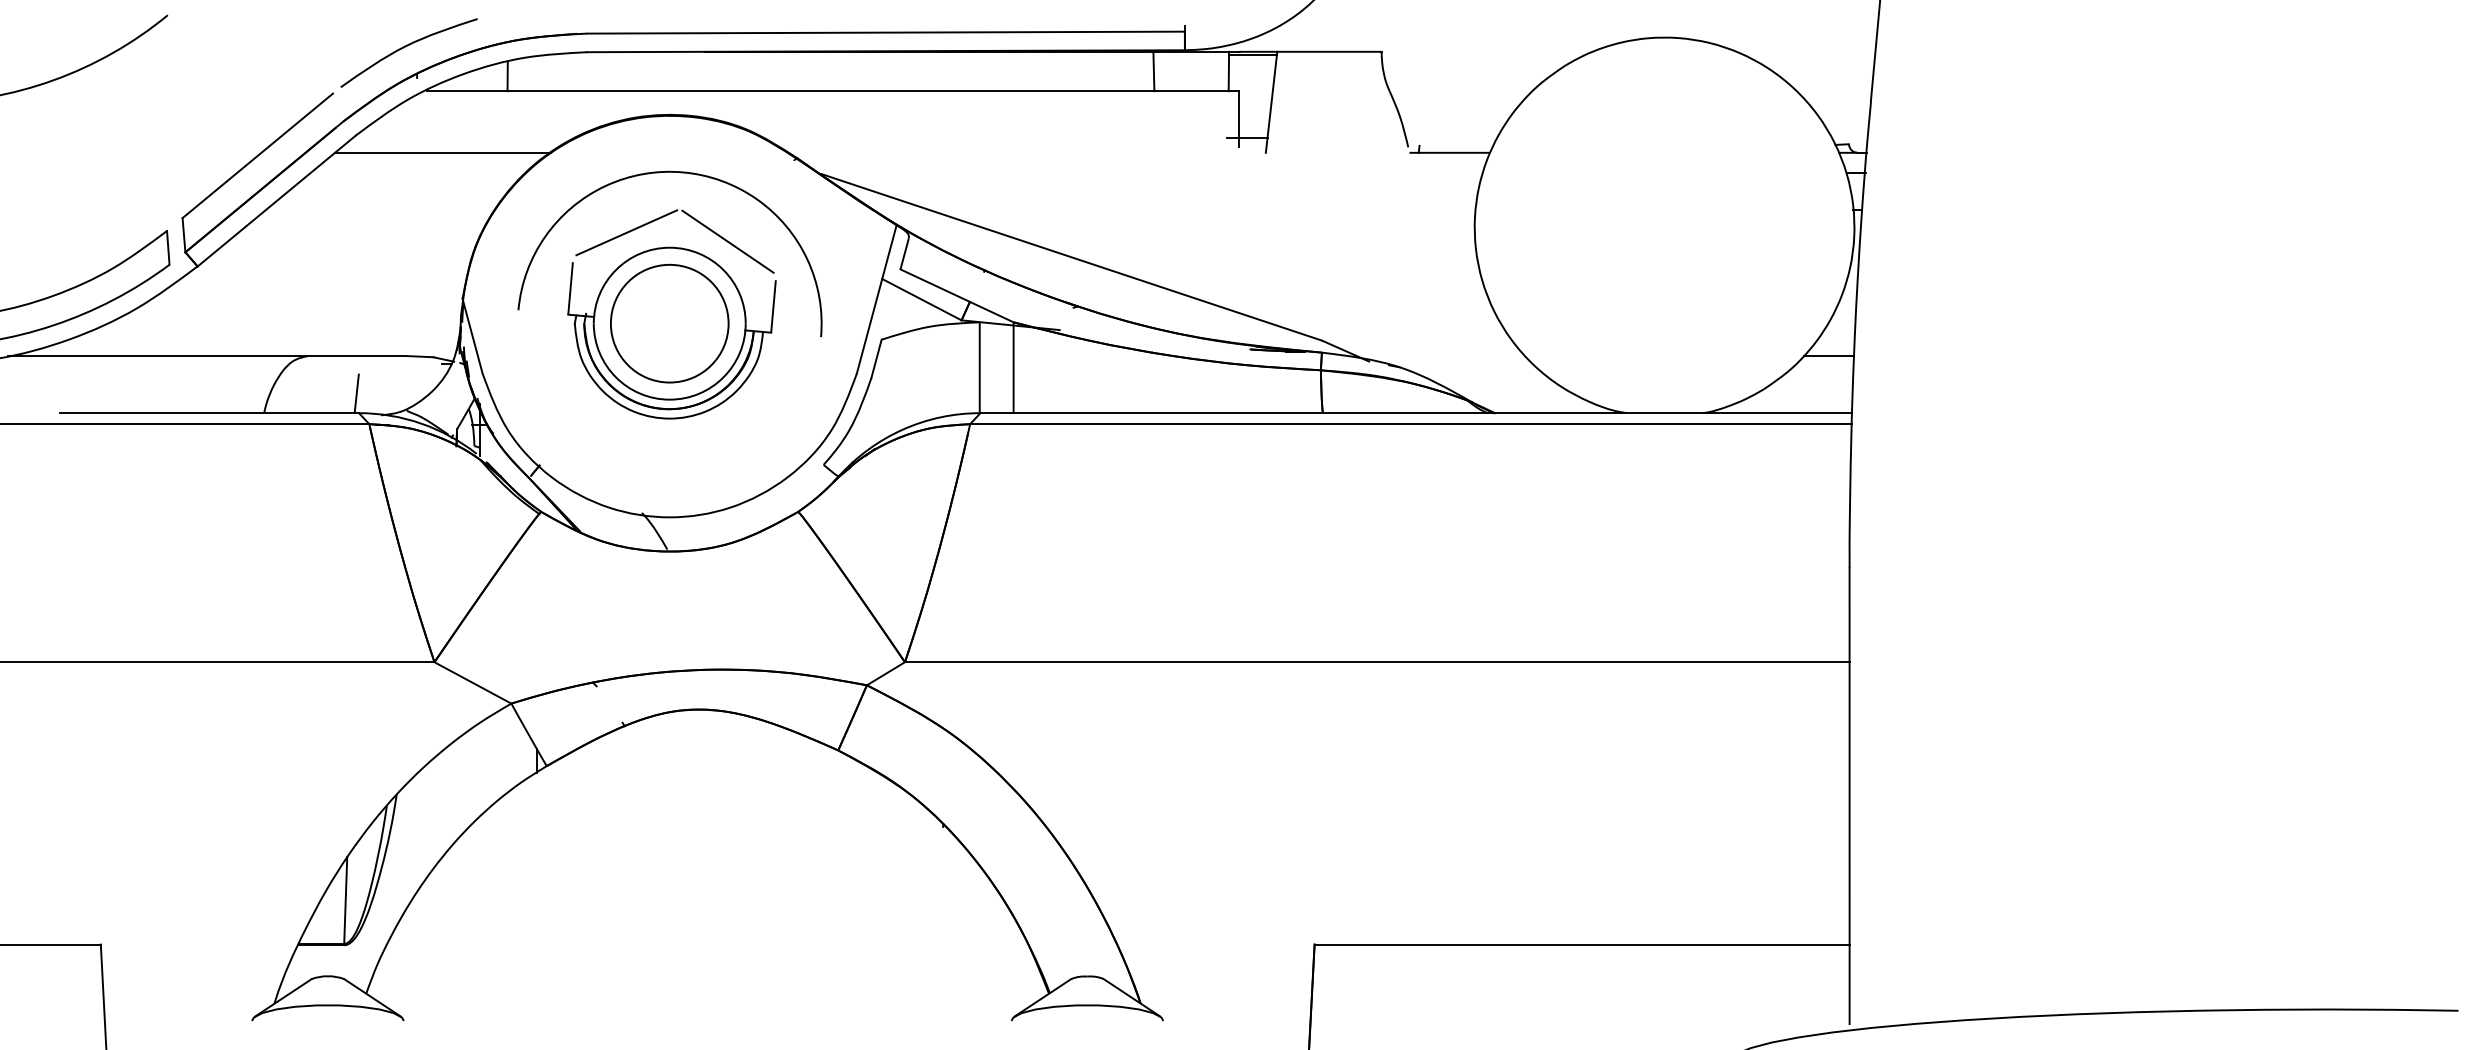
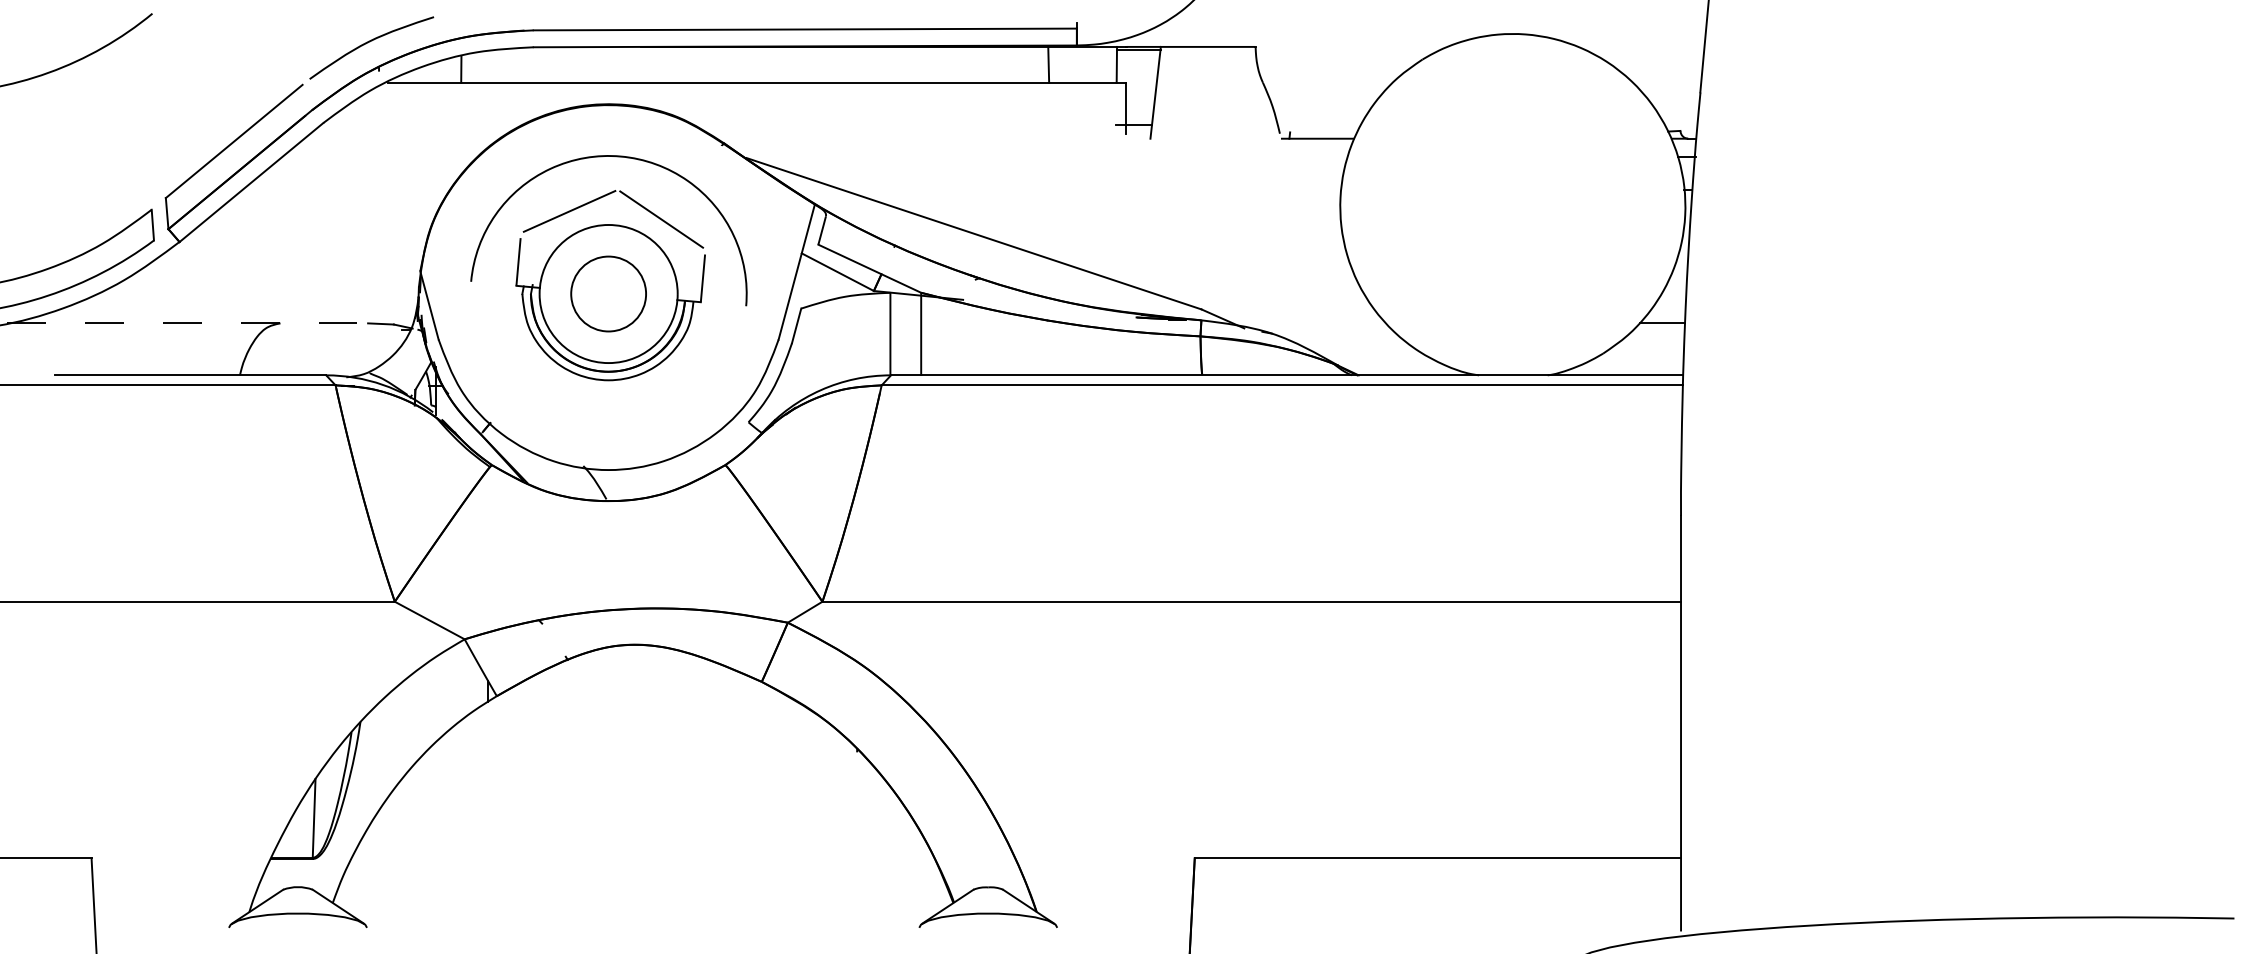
line: (442, 152) -> (402, 138), removed
circle: (669, 323) -> (608, 293), size x0.7
line: (206, 355) -> (187, 322), solid -> dashed
line: (356, 393) -> (323, 357), removed

